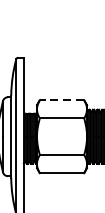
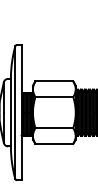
line: (62, 100) -> (54, 81), dashed -> solid

